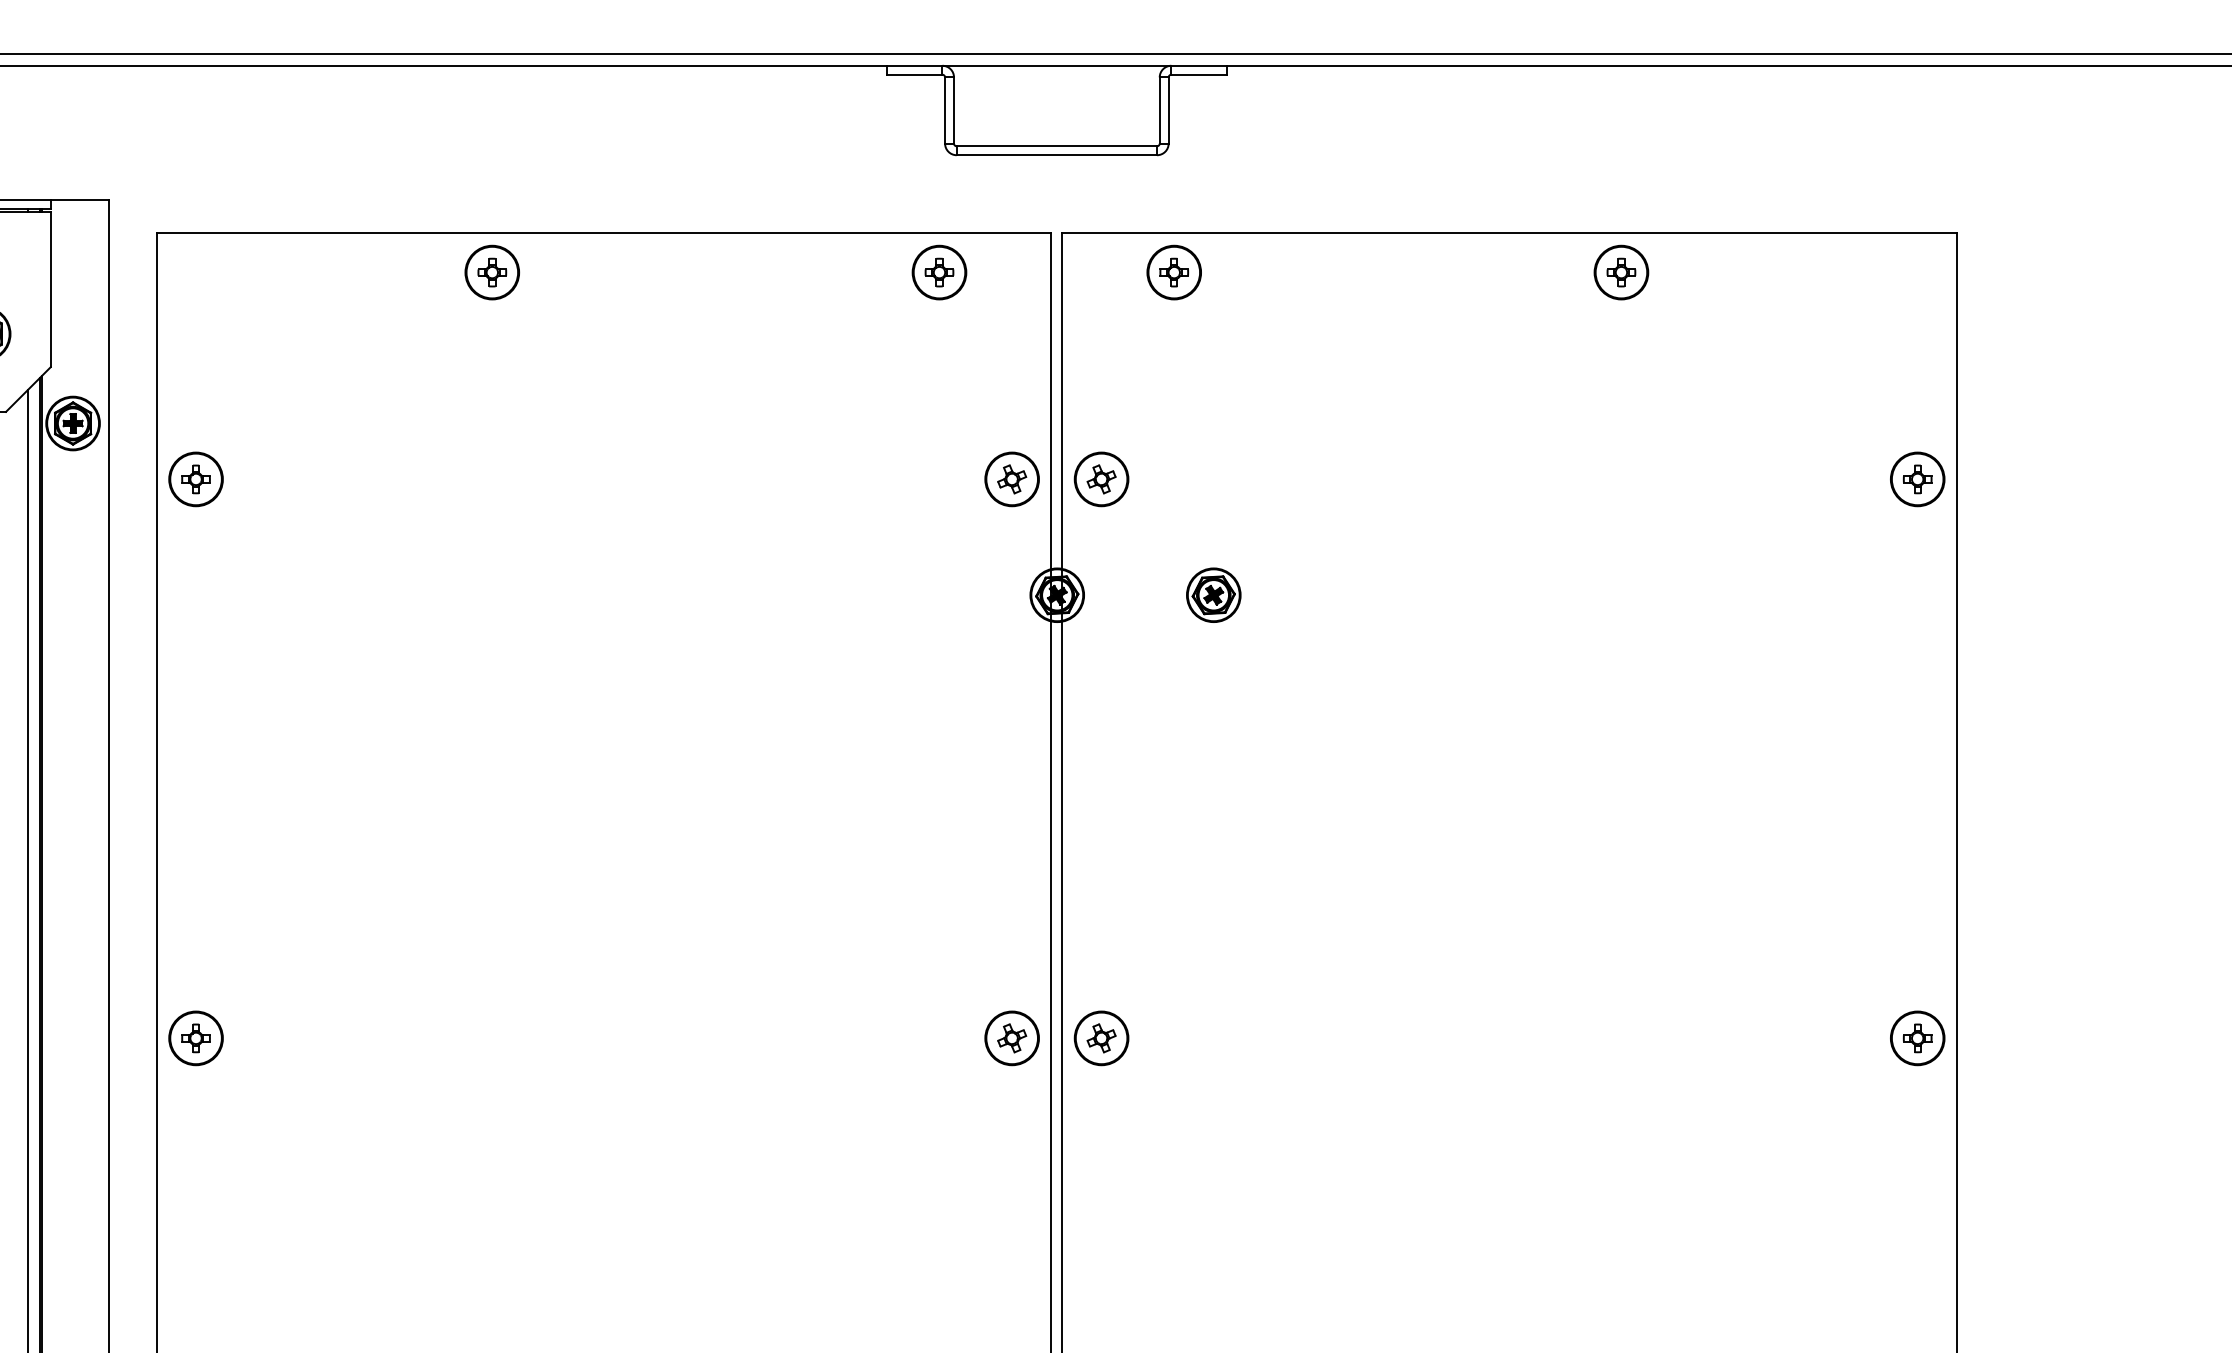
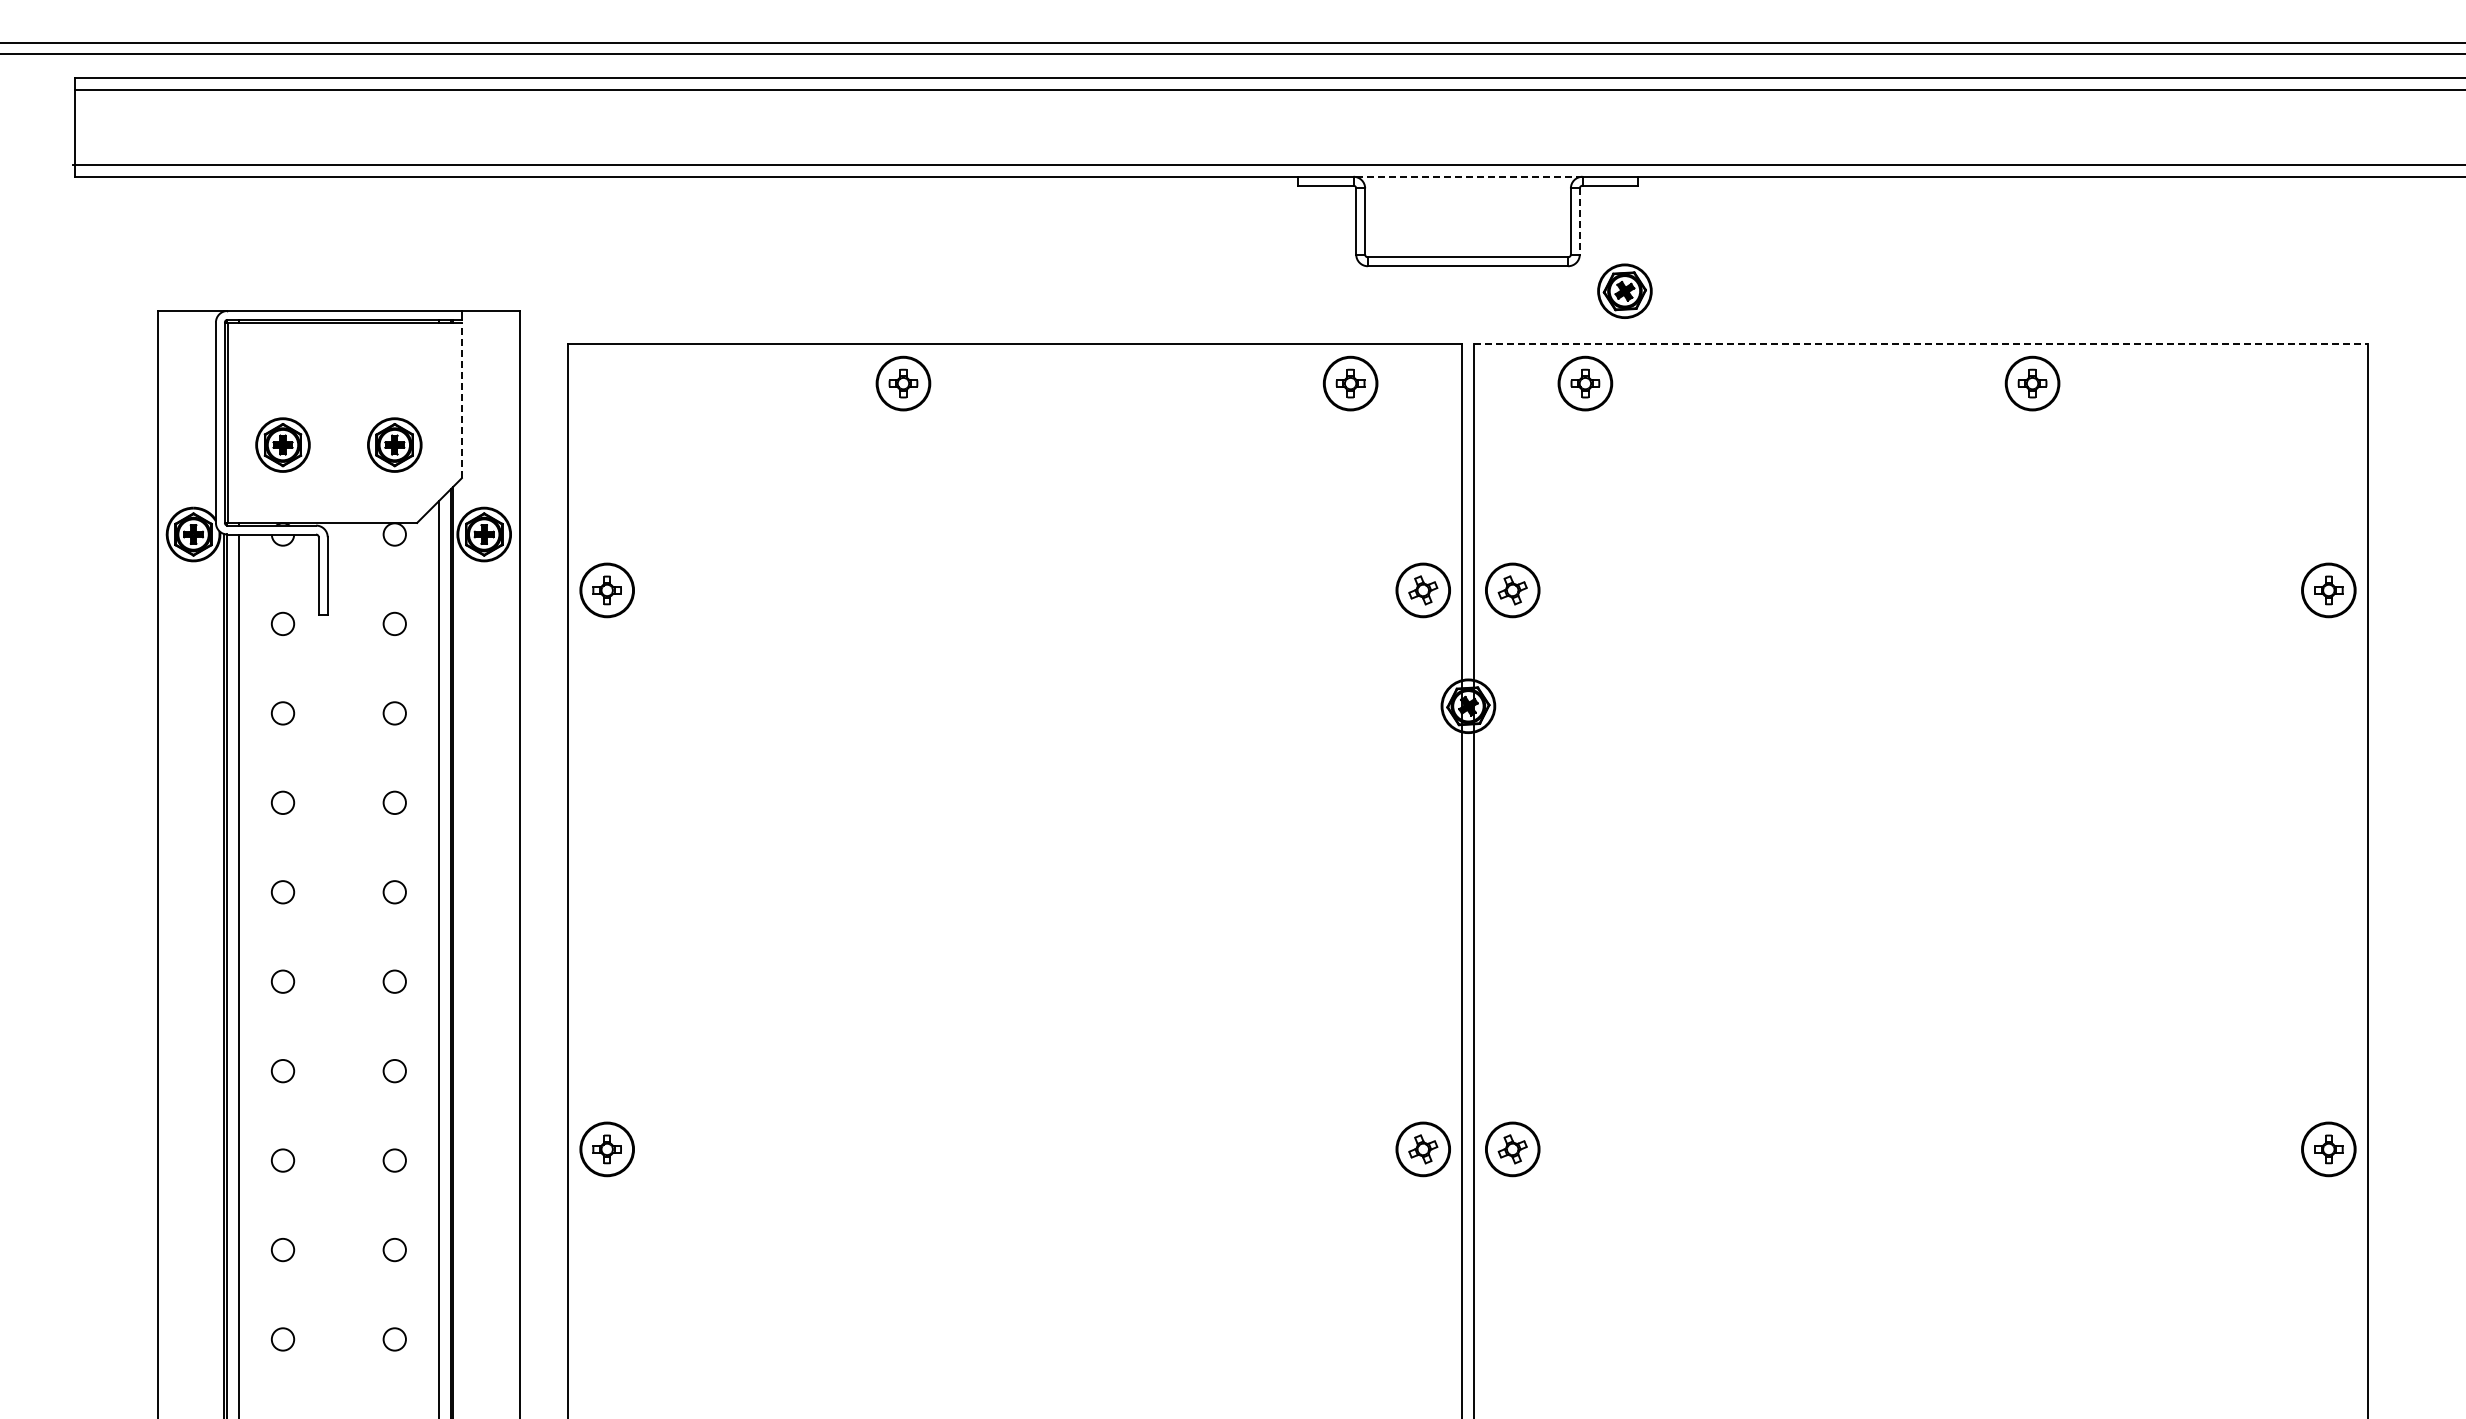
line: (1056, 65) -> (1467, 176), solid -> dashed
line: (1168, 111) -> (1579, 222), solid -> dashed
line: (1510, 233) -> (1921, 344), solid -> dashed
line: (50, 289) -> (461, 400), solid -> dashed
part: (1213, 594) -> (1624, 290), moved

